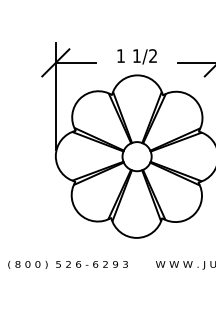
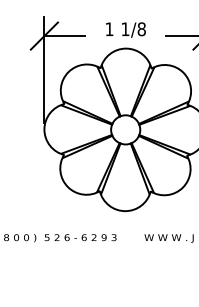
text: (153, 56) -> (142, 29), 1/2 -> 1/8

